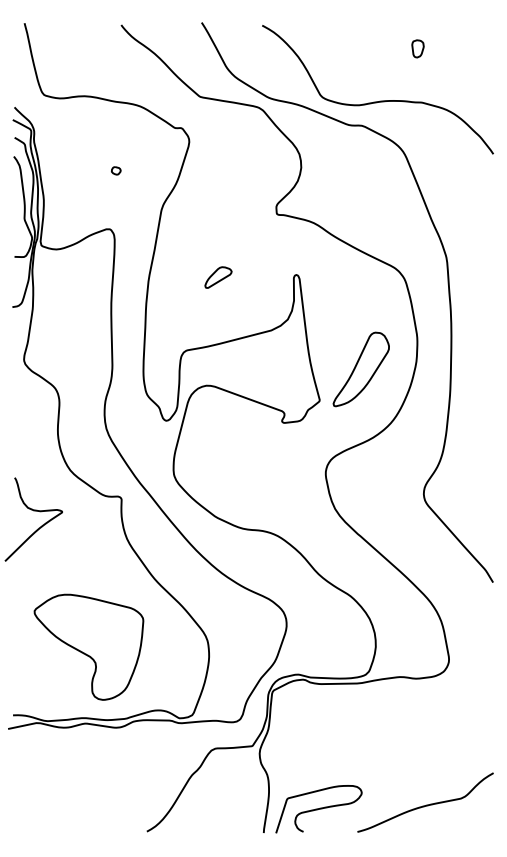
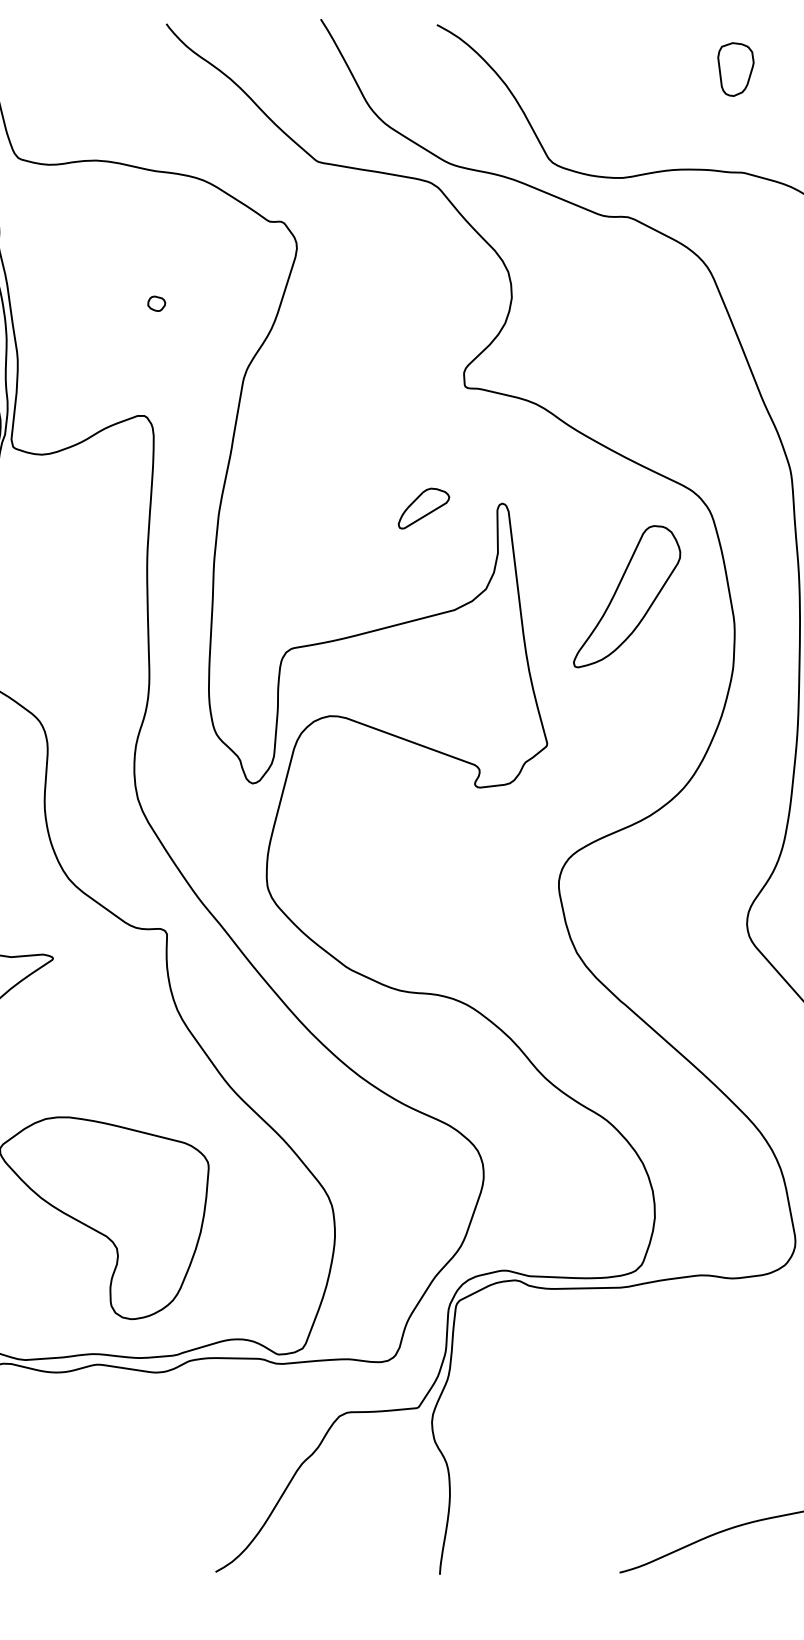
part: (417, 48) -> (734, 68), size x1.6
part: (218, 277) -> (423, 508), moved
part: (360, 369) -> (625, 596), moved
curve: (318, 809) -> (544, 1529), removed

